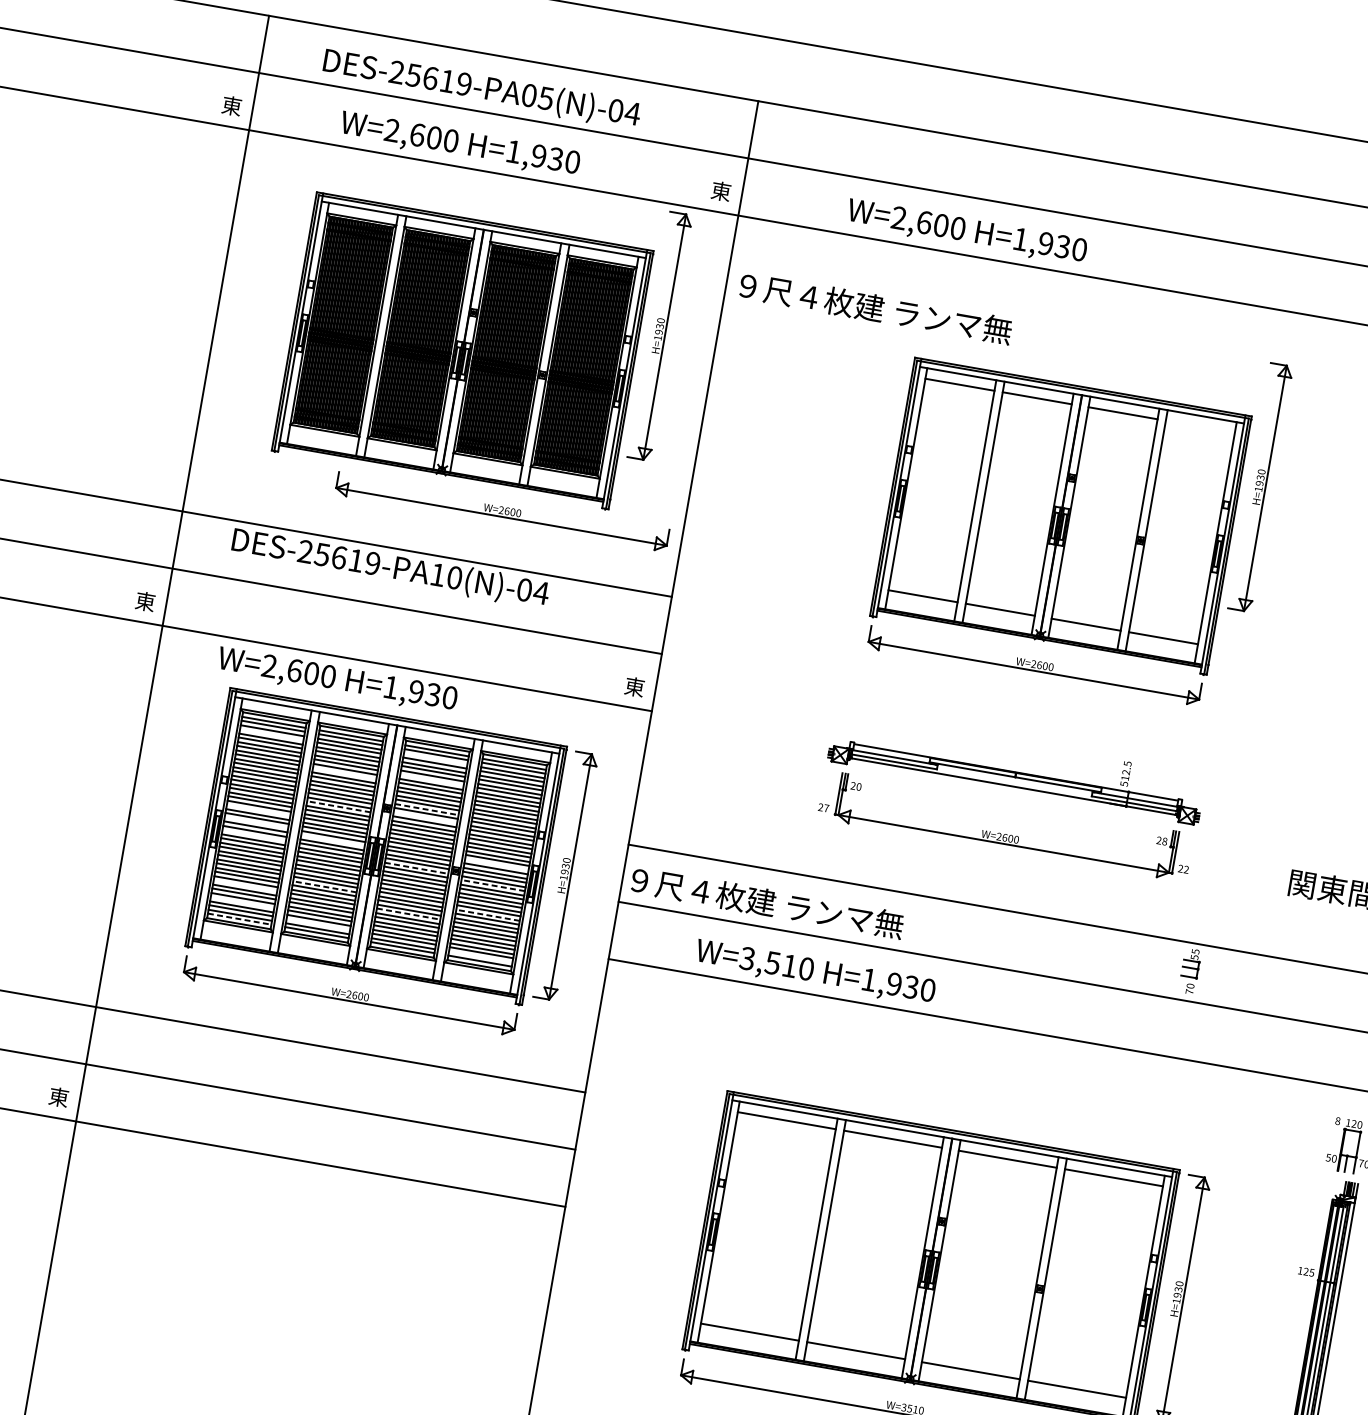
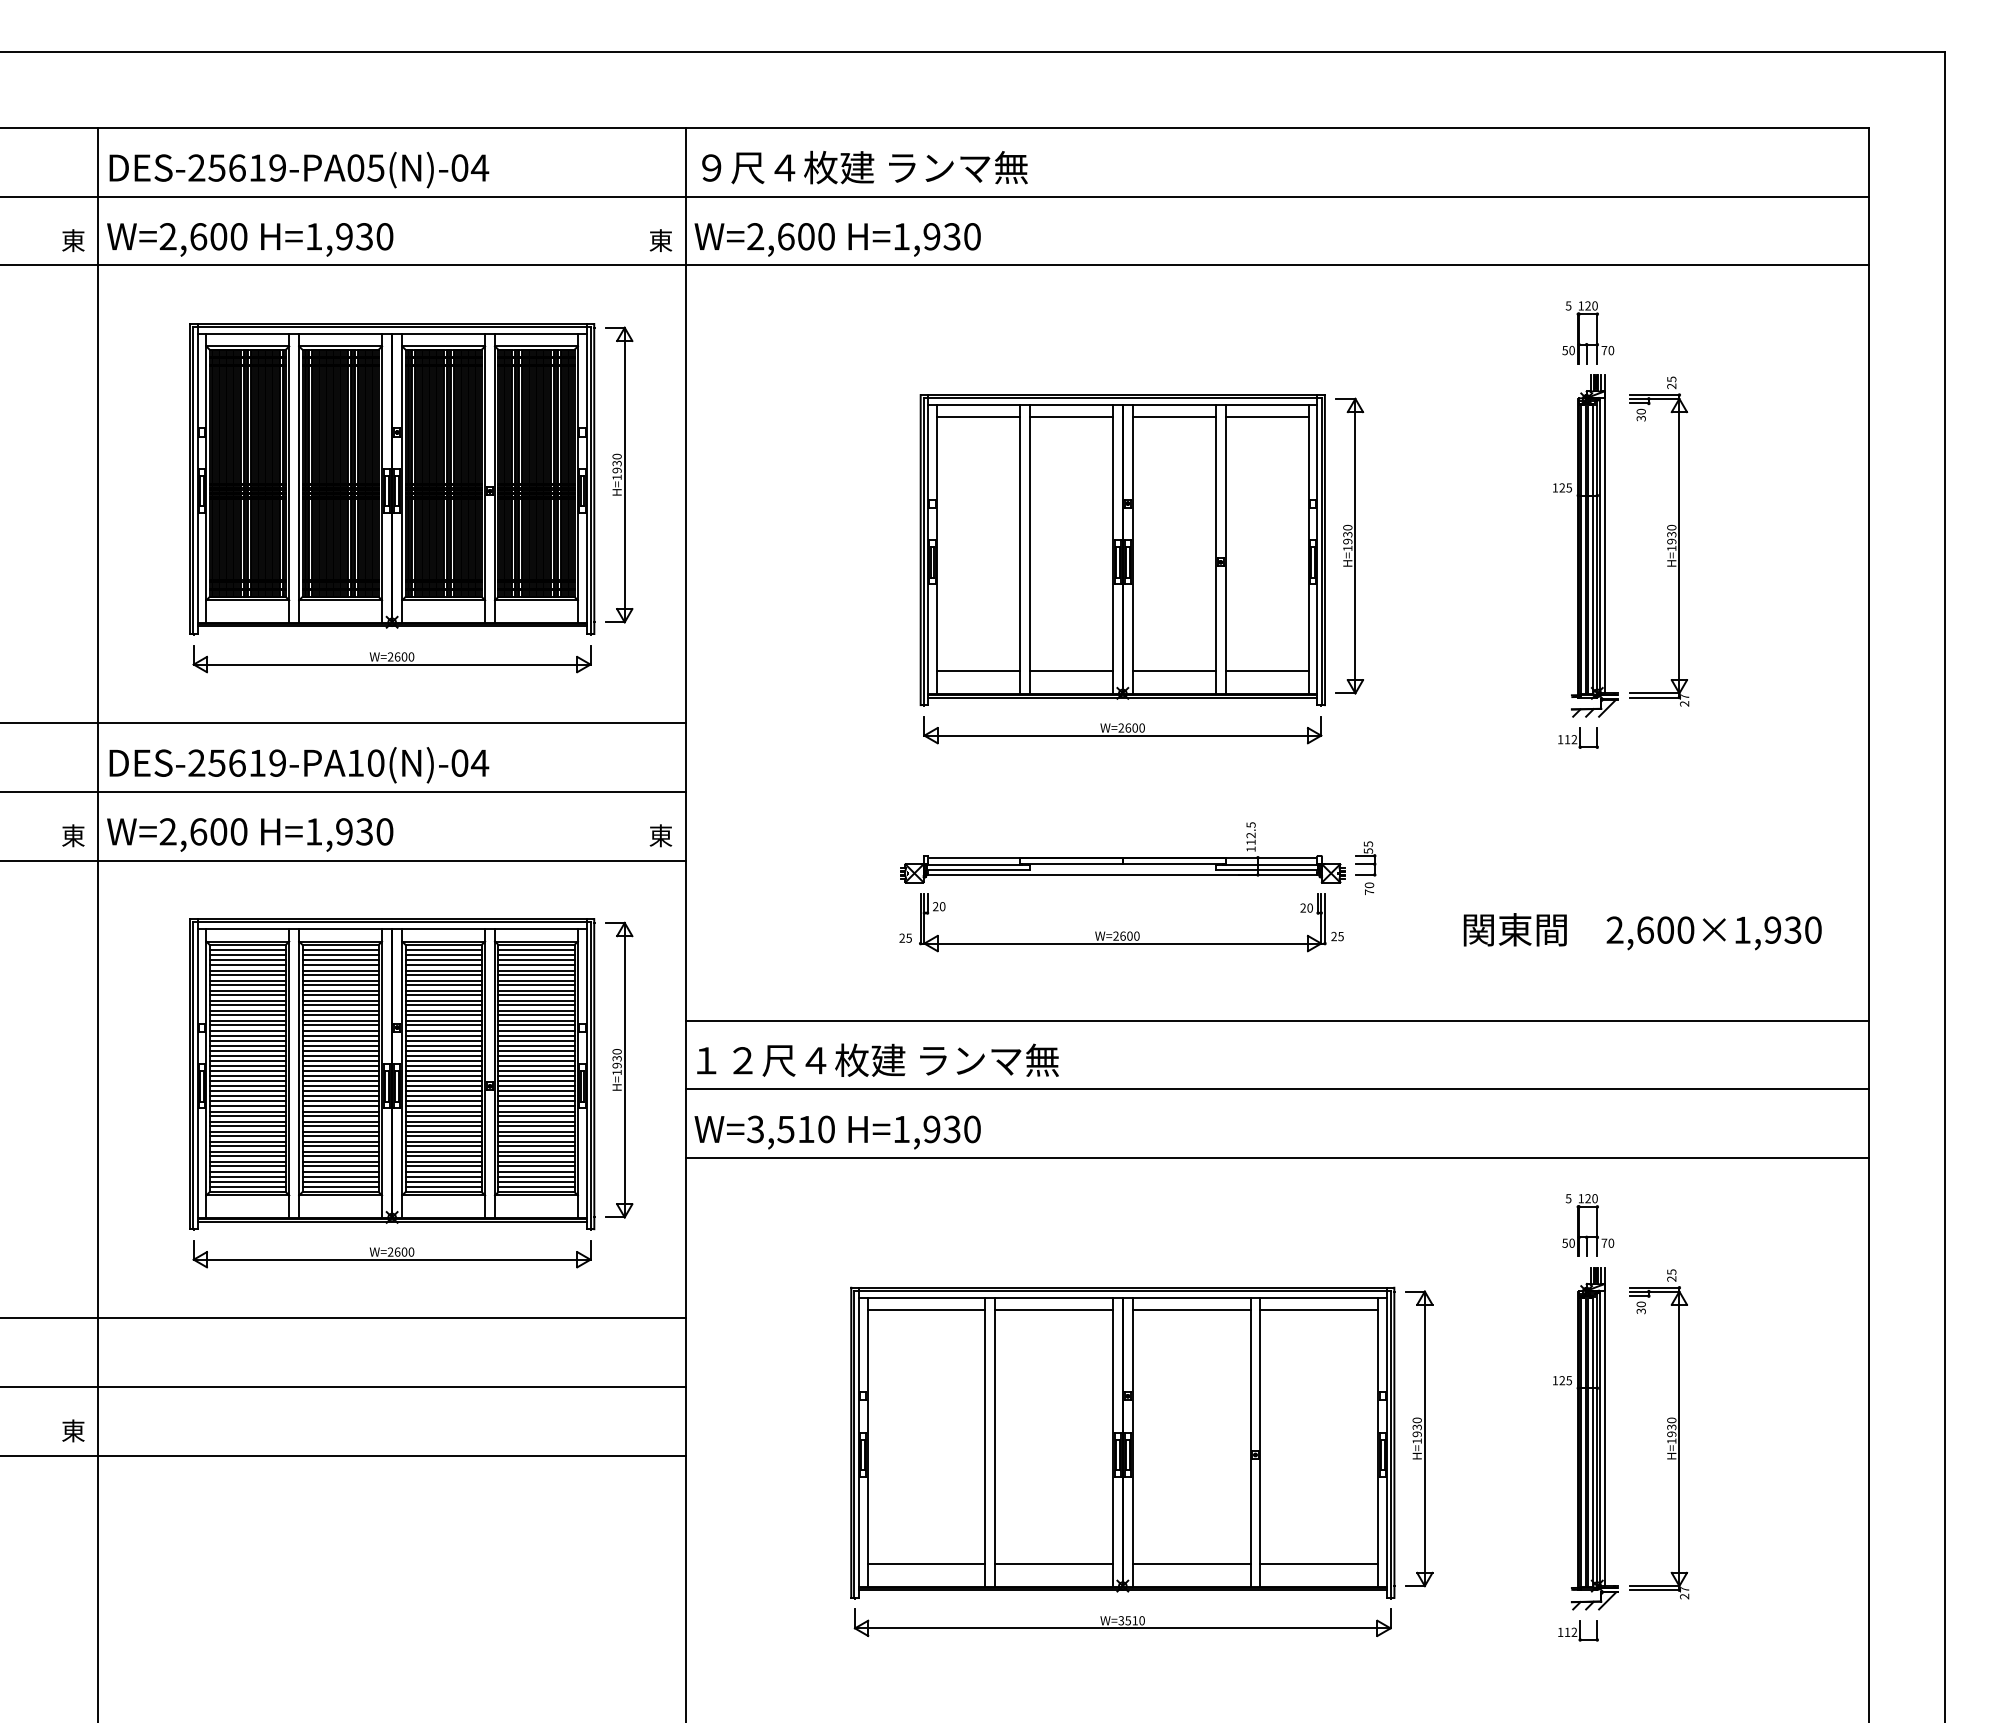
text: (482, 88) -> (299, 169), moved
text: (460, 144) -> (250, 239), moved
text: (966, 232) -> (837, 239), moved
text: (875, 308) -> (864, 167), moved
part: (660, 335) -> (619, 474), moved
line: (1199, 426) -> (1266, 417), added
part: (1260, 487) -> (1349, 545), moved
part: (501, 512) -> (391, 659), moved
text: (390, 568) -> (299, 765), moved
text: (337, 680) -> (250, 834), moved
line: (271, 734) -> (247, 965), added
line: (435, 759) -> (443, 960), added
line: (344, 773) -> (340, 995), added
line: (431, 780) -> (443, 985), added
text: (1123, 784) -> (1250, 849), 512.5 -> 112.5
line: (338, 806) -> (340, 1035), dashed -> solid
text: (826, 807) -> (908, 937), 27 -> 25
line: (258, 809) -> (247, 1055), added
line: (427, 809) -> (444, 1020), dashed -> solid
line: (425, 817) -> (443, 1030), added
line: (256, 823) -> (247, 1071), added
line: (254, 834) -> (247, 1085), added
line: (333, 840) -> (340, 1075), added
text: (1164, 841) -> (1309, 908), 28 -> 20
line: (496, 865) -> (536, 1071), added
line: (417, 868) -> (444, 1091), dashed -> solid
text: (1186, 869) -> (1340, 936), 22 -> 25
line: (245, 885) -> (247, 1146), added
line: (492, 885) -> (535, 1095), dashed -> solid
line: (324, 886) -> (340, 1131), dashed -> solid
line: (242, 902) -> (247, 1166), added
text: (782, 904) -> (877, 1059), ９尺４枚建 ランマ無 -> １２尺４枚建 ランマ無
line: (409, 914) -> (444, 1146), dashed -> solid
line: (487, 915) -> (535, 1131), dashed -> solid
line: (240, 919) -> (248, 1186), dashed -> solid
line: (318, 924) -> (340, 1176), added
line: (480, 957) -> (536, 1182), added
part: (1189, 970) -> (1365, 867), moved
text: (815, 973) -> (837, 1132), moved
text: (1337, 1120) -> (1568, 1198), 8 -> 5

